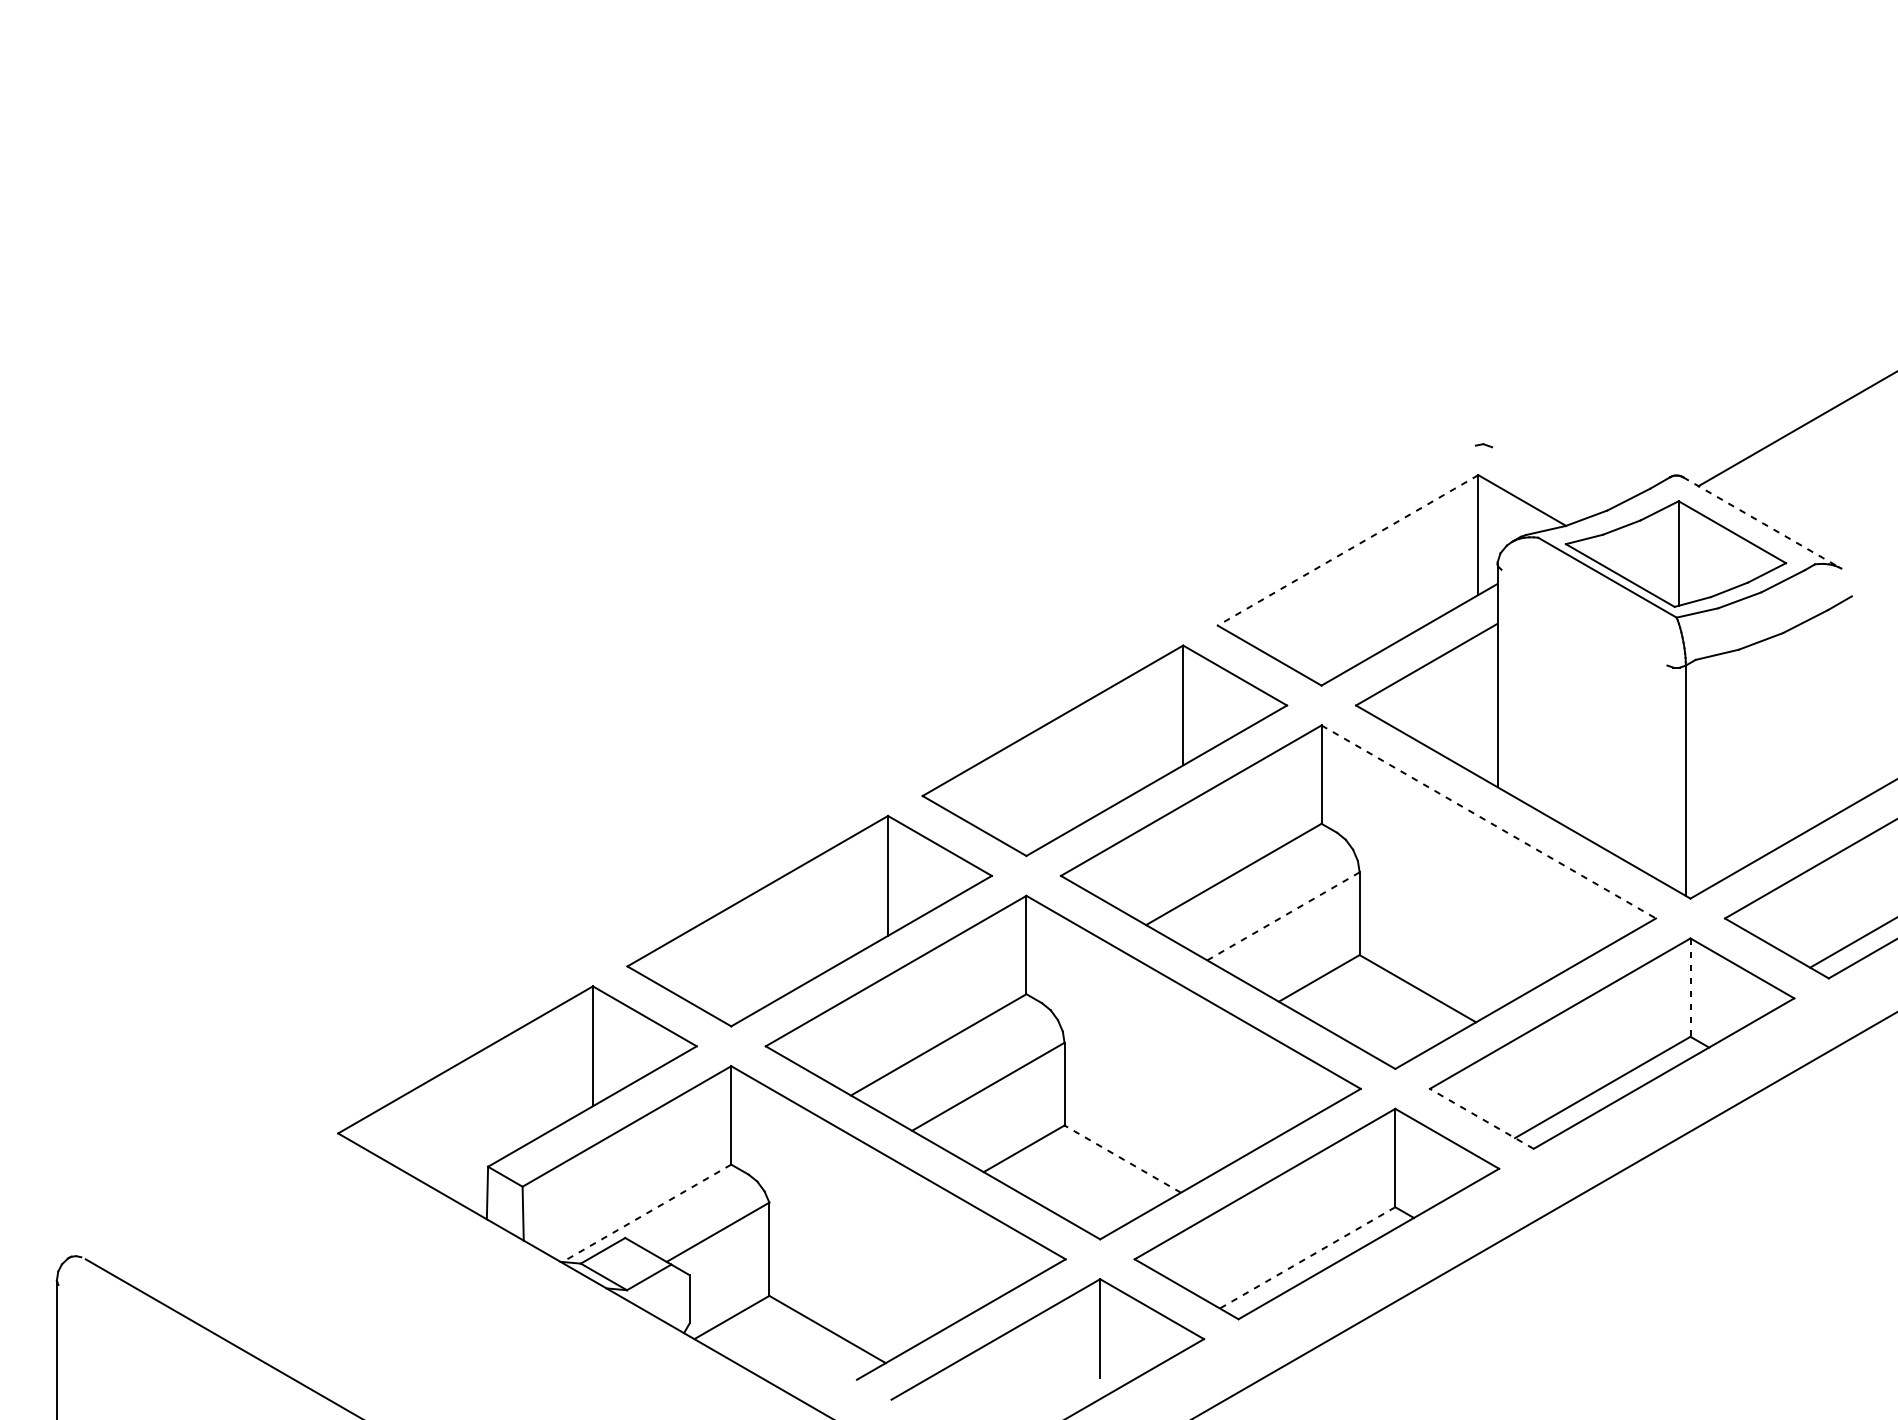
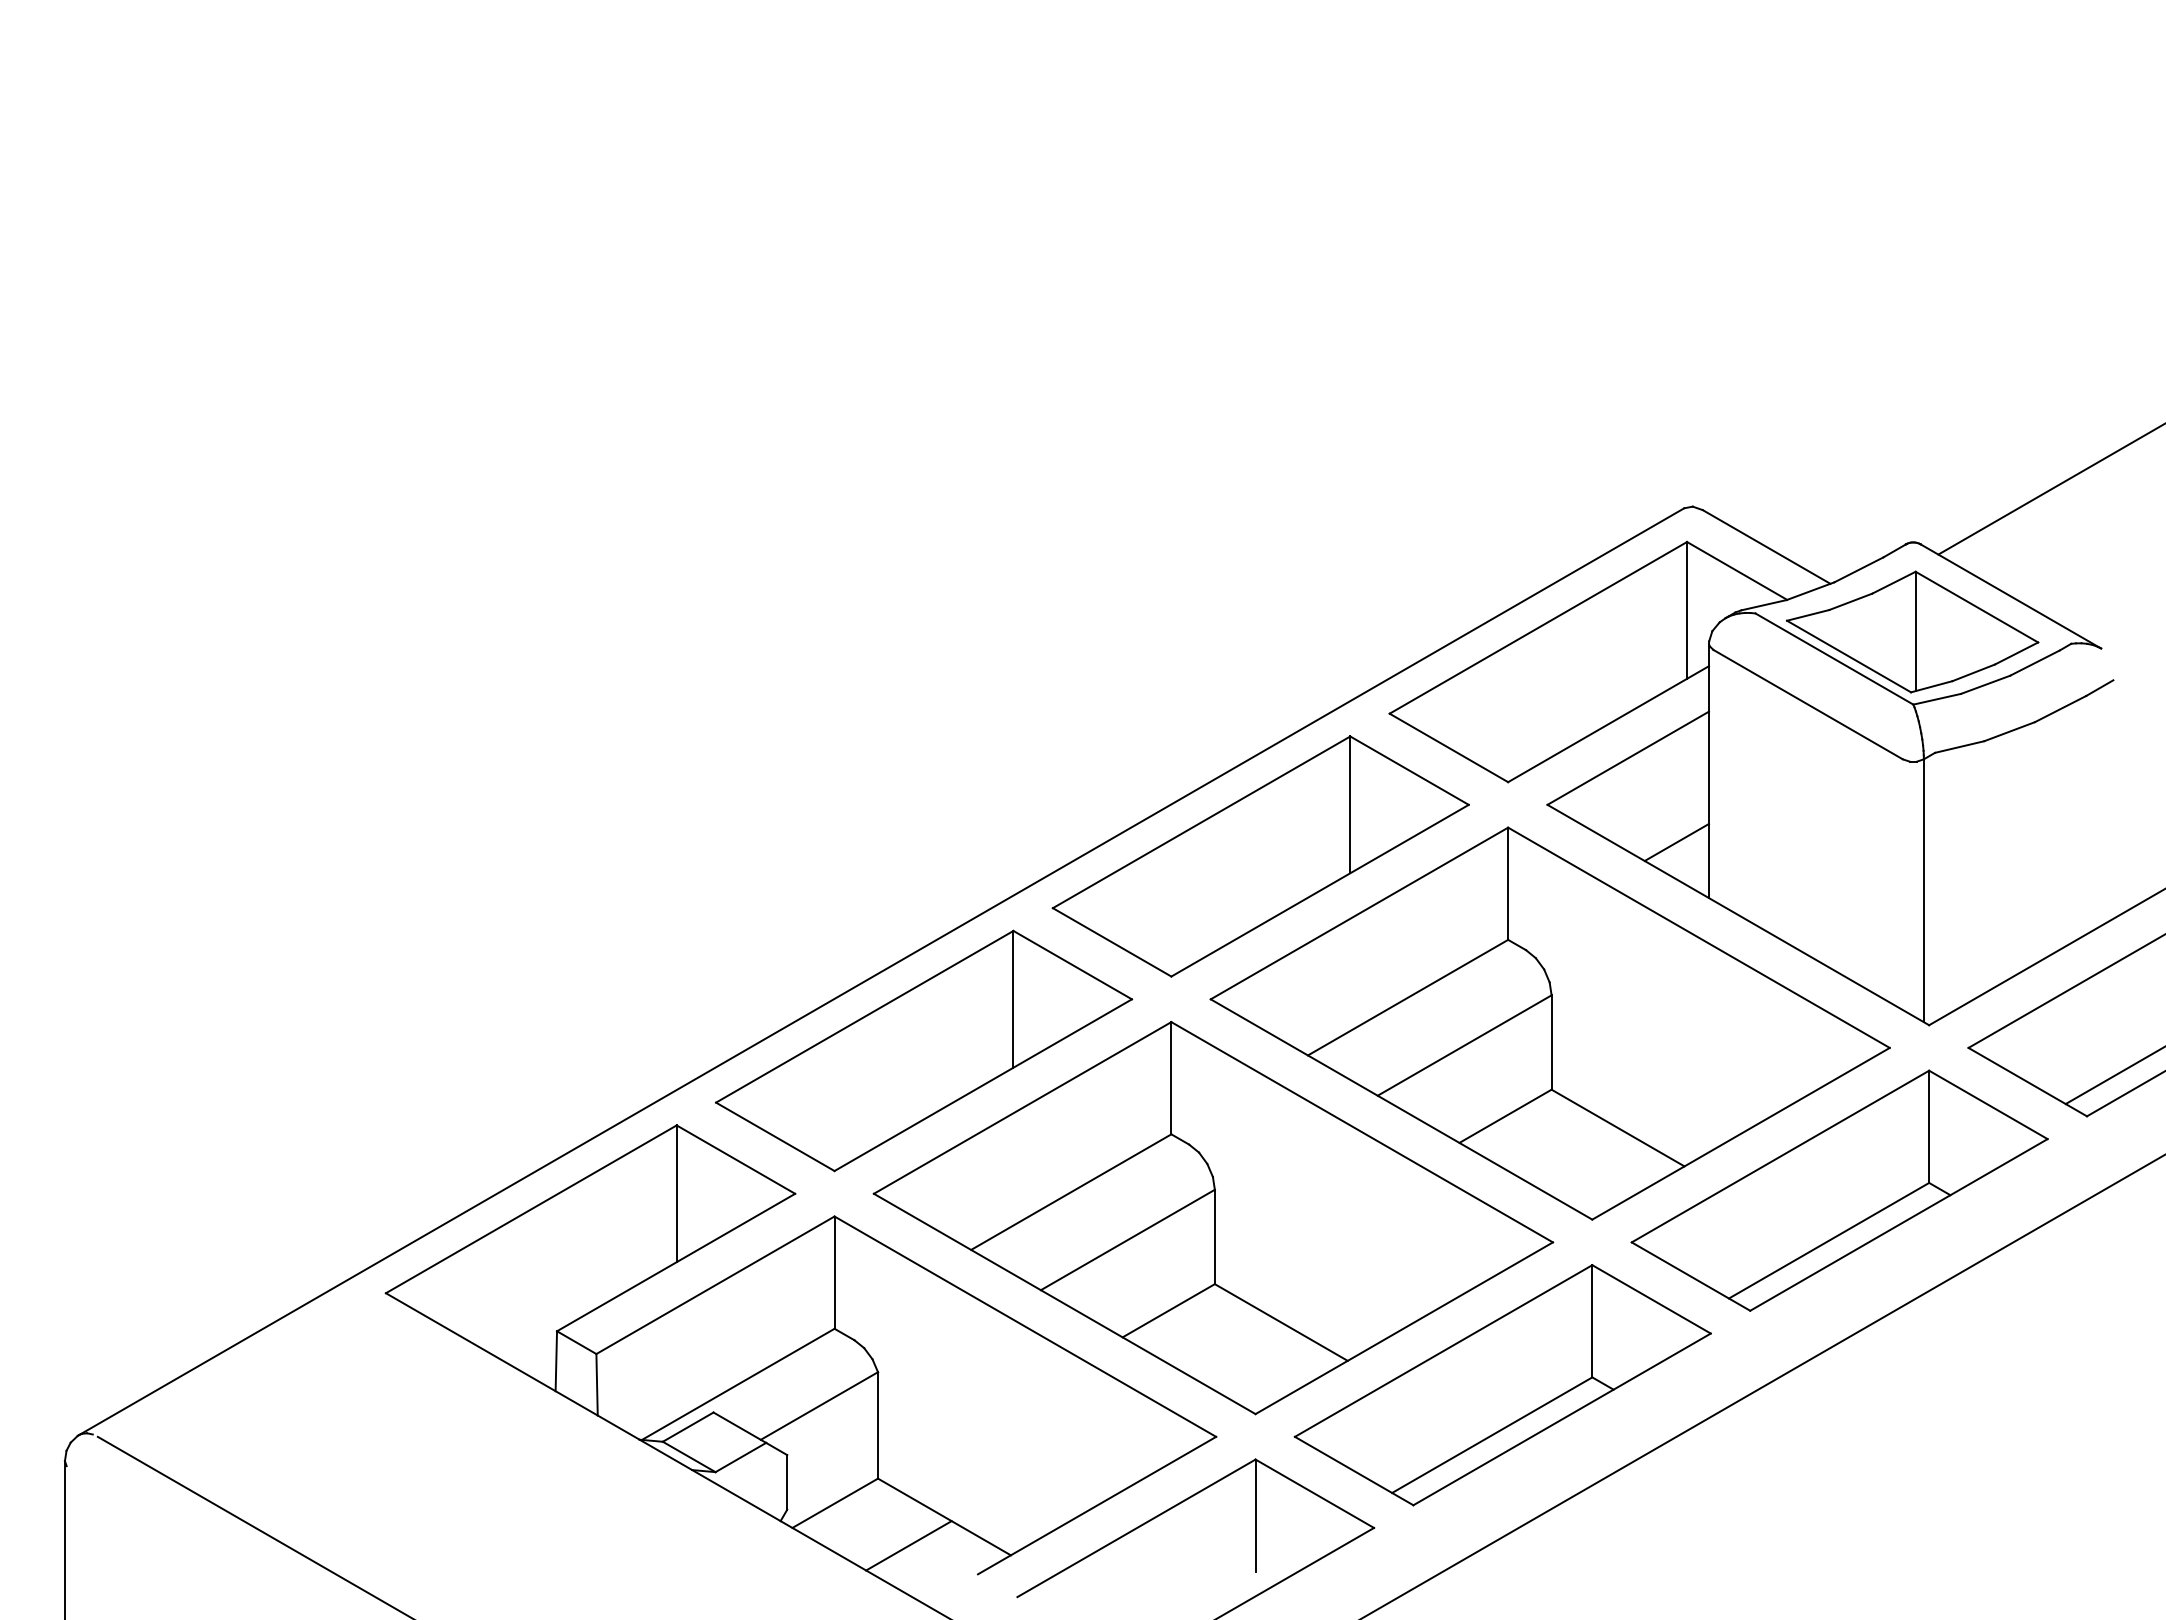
line: (1547, 479) -> (1766, 546), added
line: (1762, 522) -> (2011, 596), dashed -> solid
line: (1348, 550) -> (1538, 627), dashed -> solid
line: (1583, 617) -> (1807, 704), added
line: (1469, 737) -> (1676, 841), added
line: (1489, 822) -> (1699, 938), dashed -> solid
line: (772, 851) -> (881, 971), added
line: (1283, 916) -> (1464, 1045), dashed -> solid
line: (1690, 988) -> (1929, 1127), dashed -> solid
line: (1481, 1118) -> (1690, 1276), dashed -> solid
line: (1122, 1159) -> (1281, 1322), dashed -> solid
line: (646, 1213) -> (737, 1384), dashed -> solid
line: (1307, 1258) -> (1492, 1435), dashed -> solid
line: (796, 1354) -> (908, 1545), added

